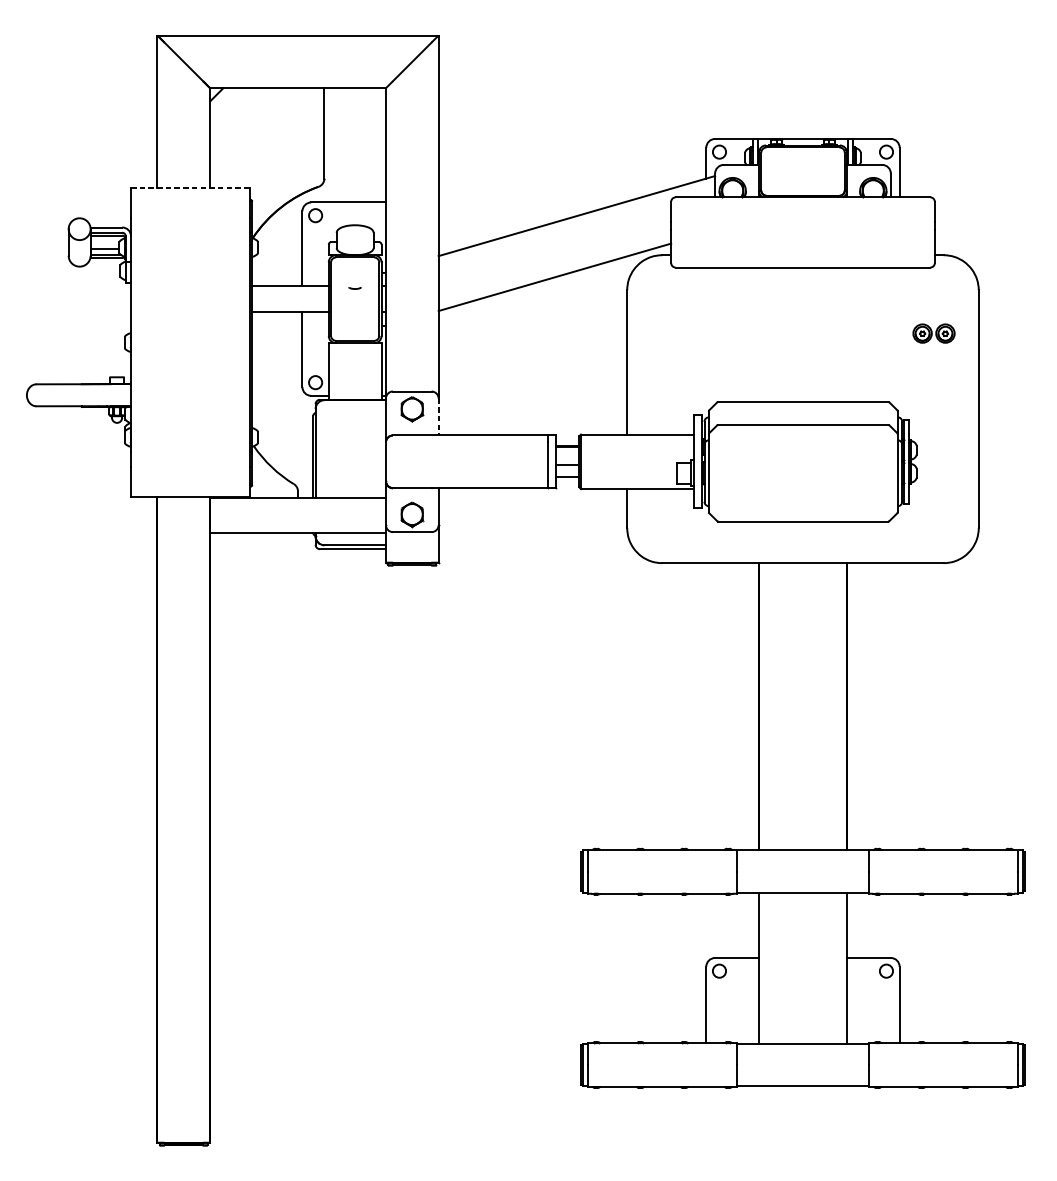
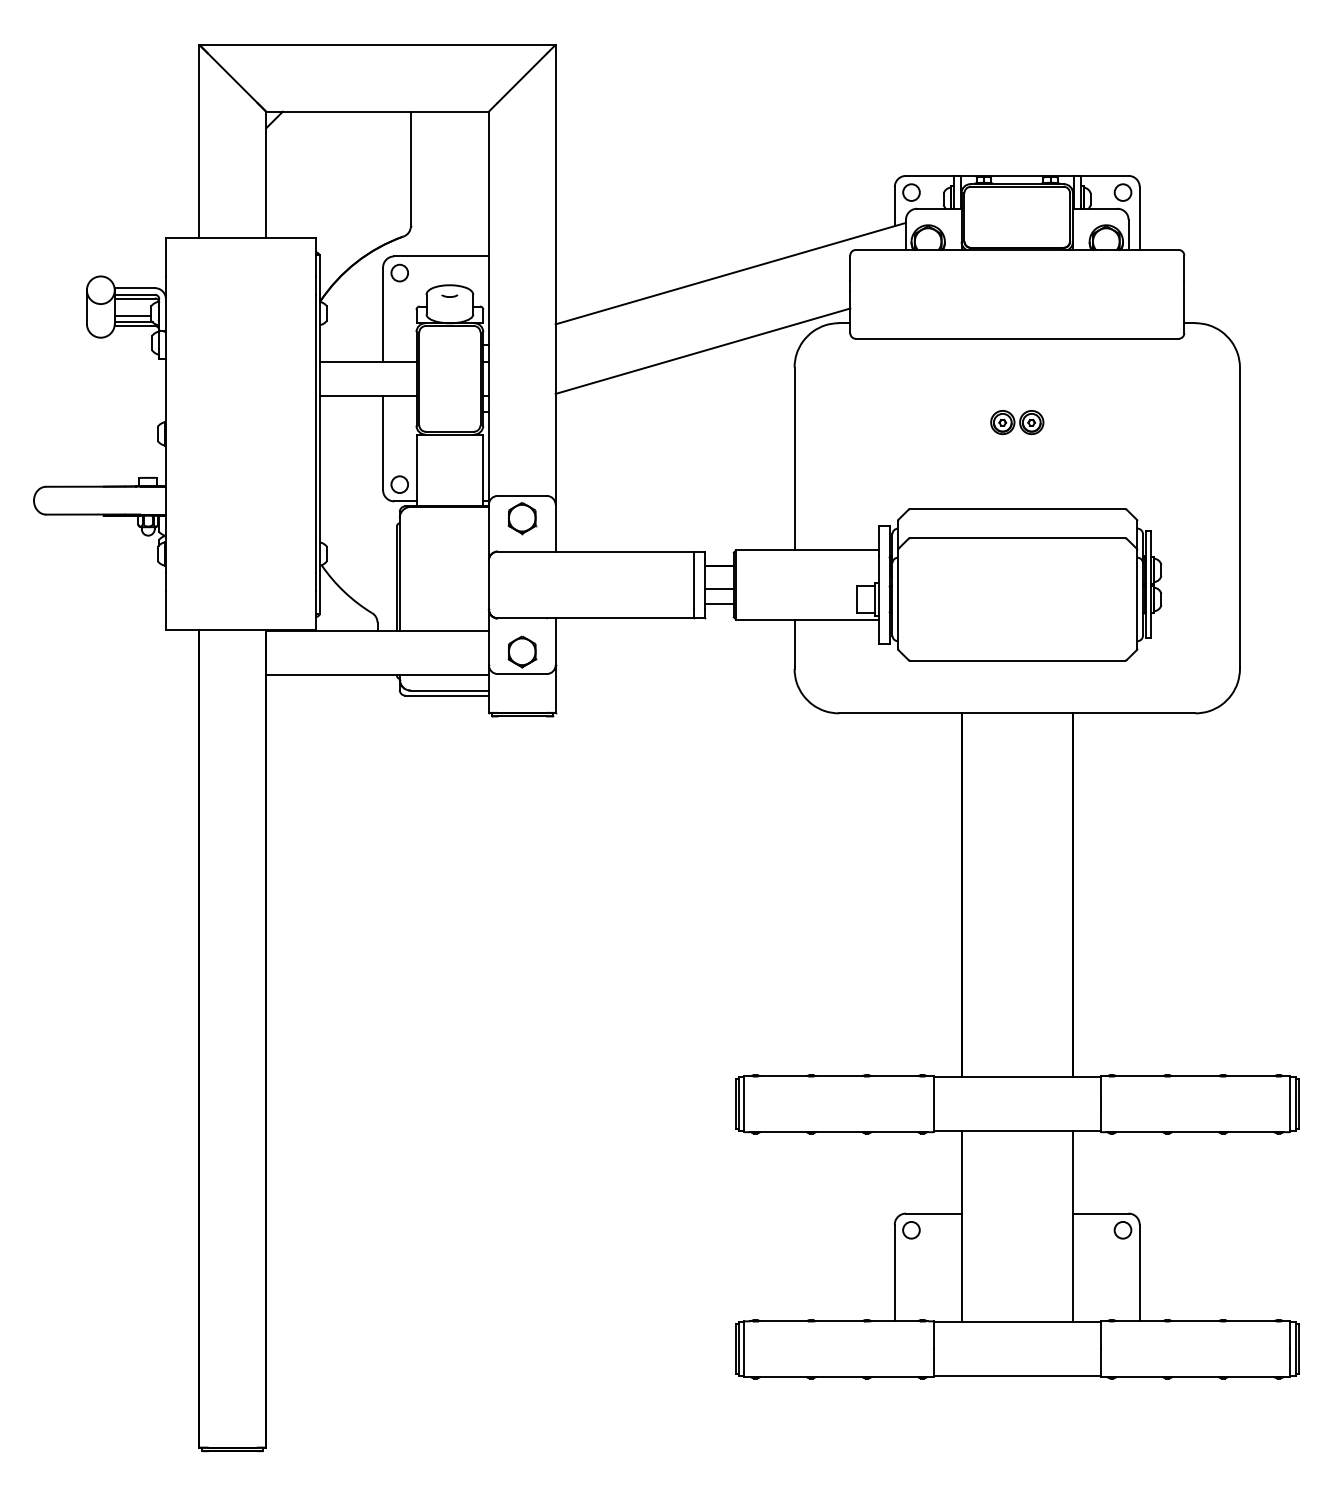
line: (190, 188) -> (241, 238), dashed -> solid
curve: (354, 288) -> (449, 296), moved
part: (934, 333) -> (1017, 422), moved
line: (438, 417) -> (555, 528), dashed -> solid

